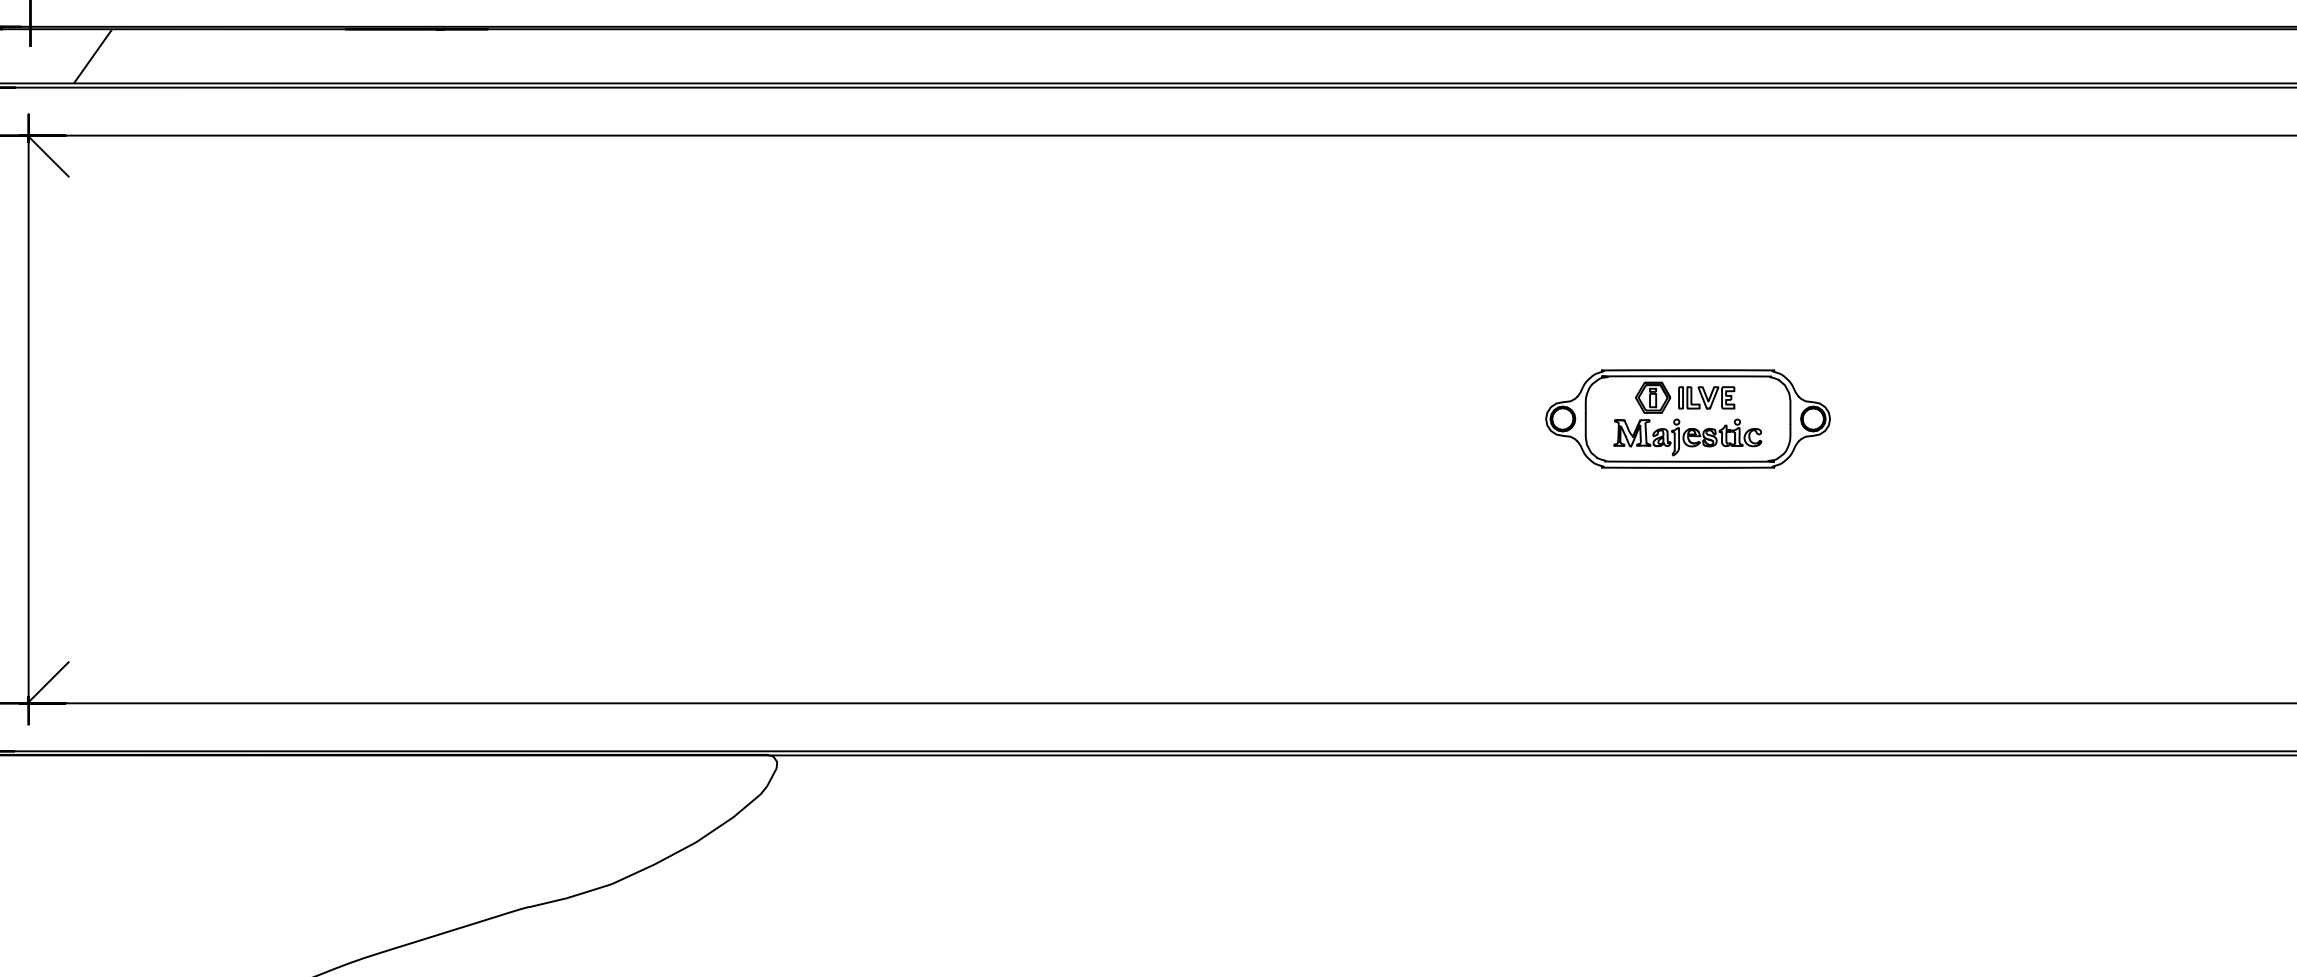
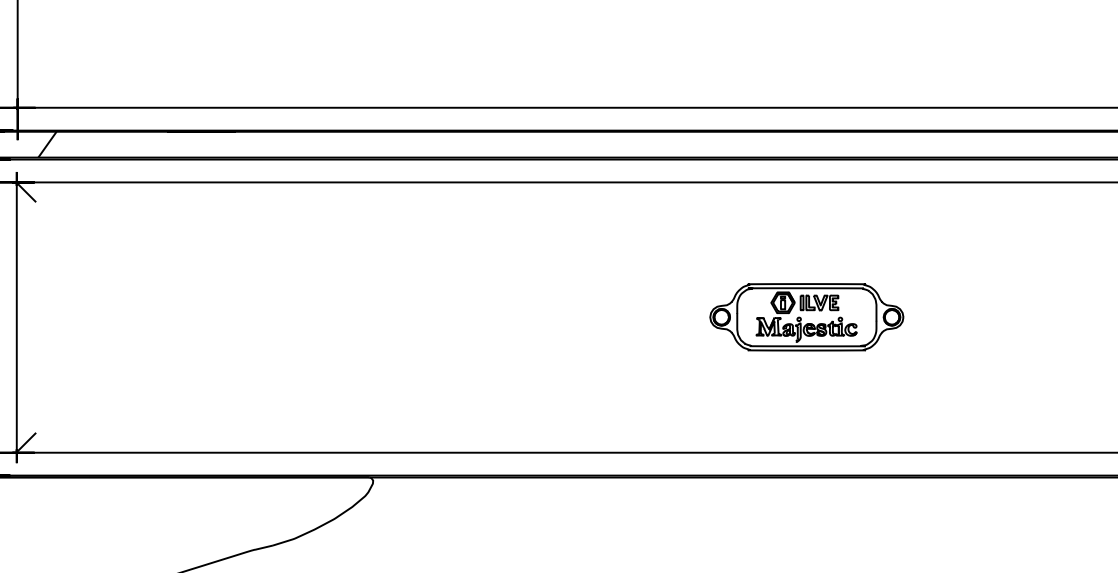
part: (1687, 419) -> (806, 317), size x1.43

